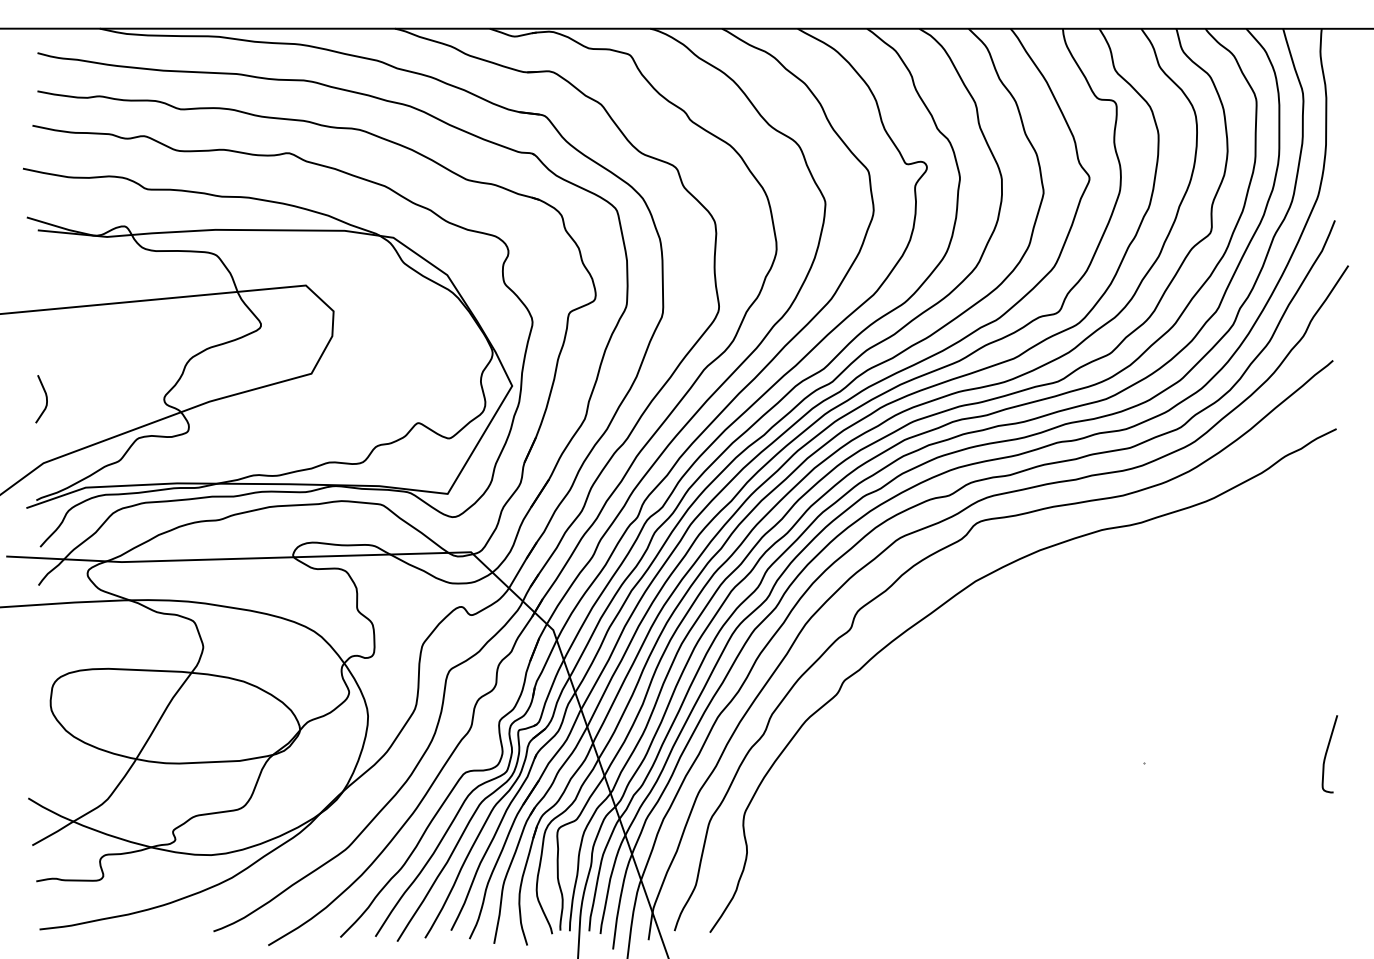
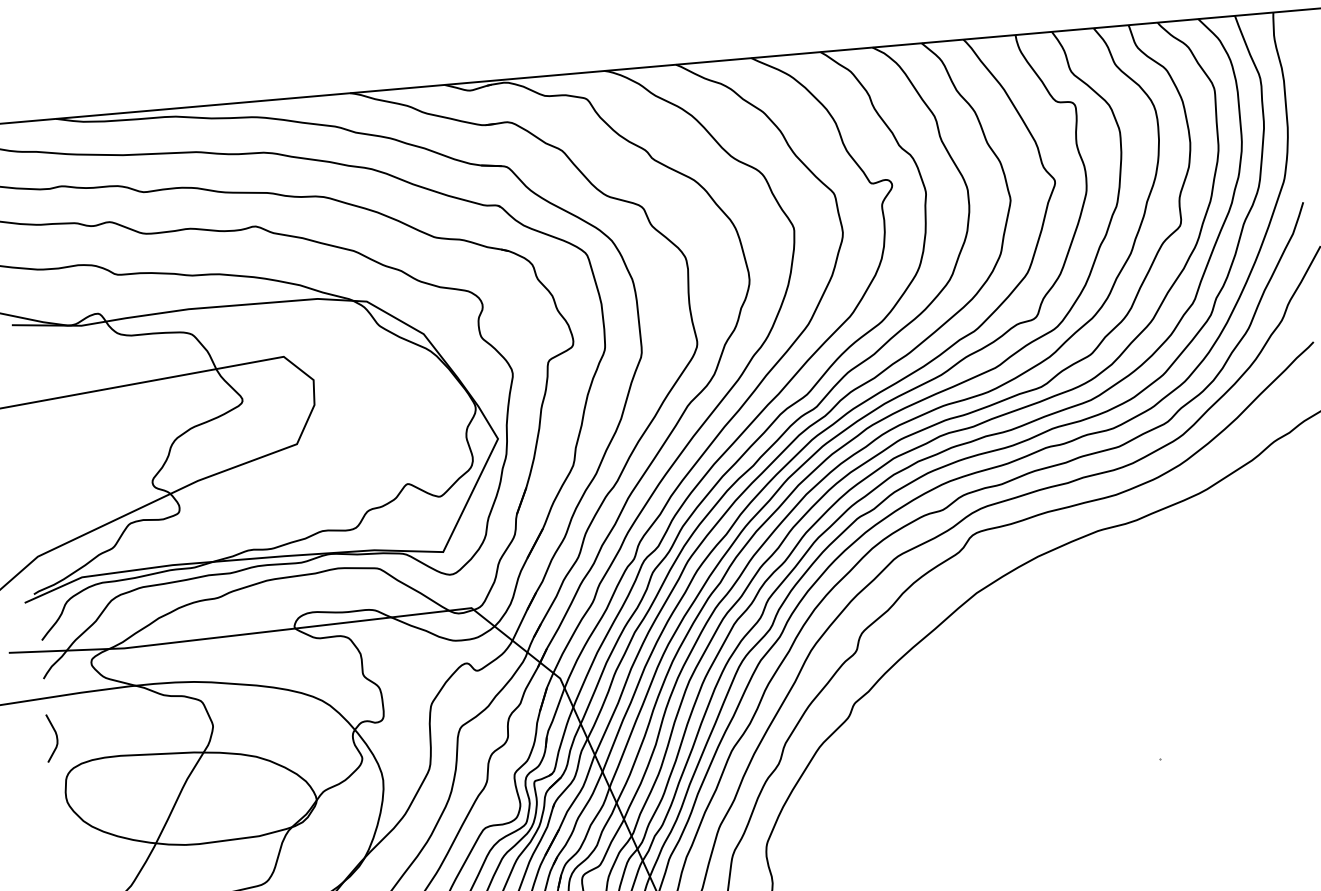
curve: (45, 397) -> (55, 736), moved

